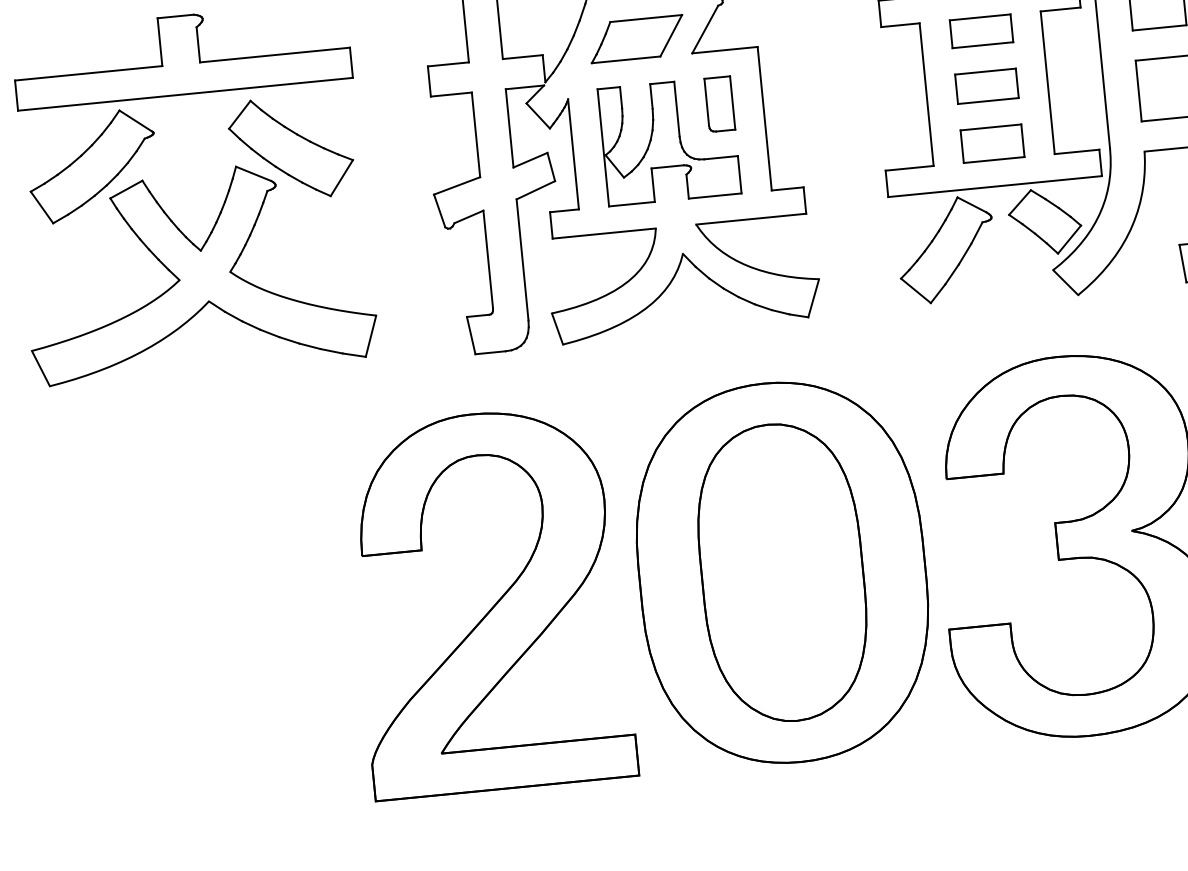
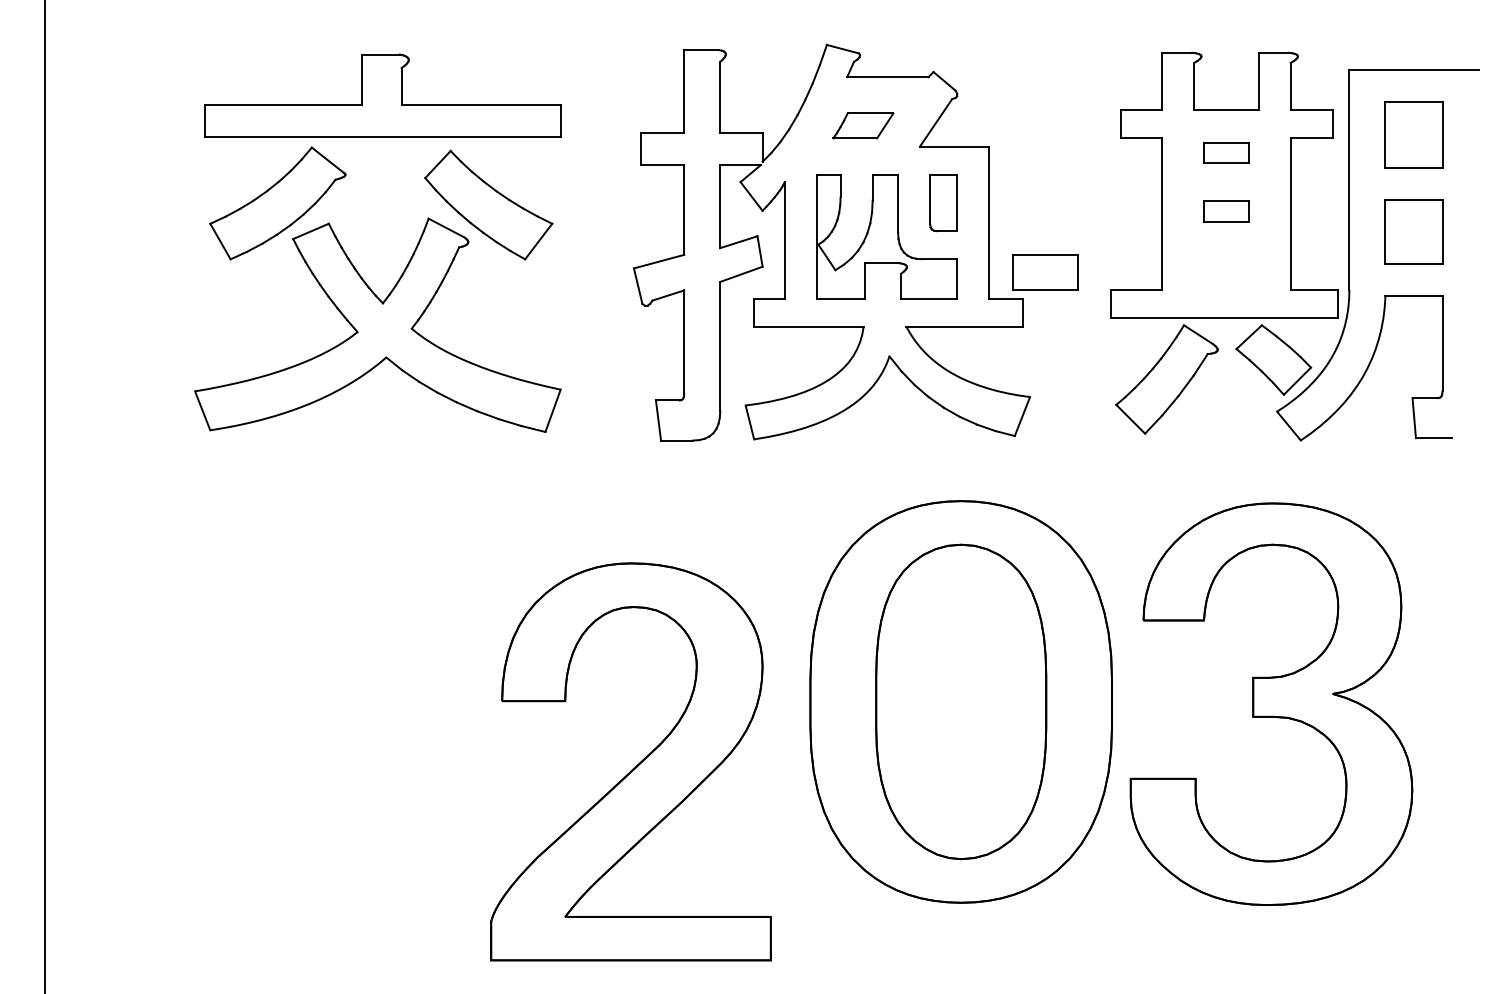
part: (981, 30) -> (1226, 152), size x0.7
part: (637, 38) -> (863, 125), size x0.6
part: (987, 86) -> (1226, 211), size x0.7
part: (992, 143) -> (1045, 272), moved
part: (493, 605) -> (635, 766), moved

